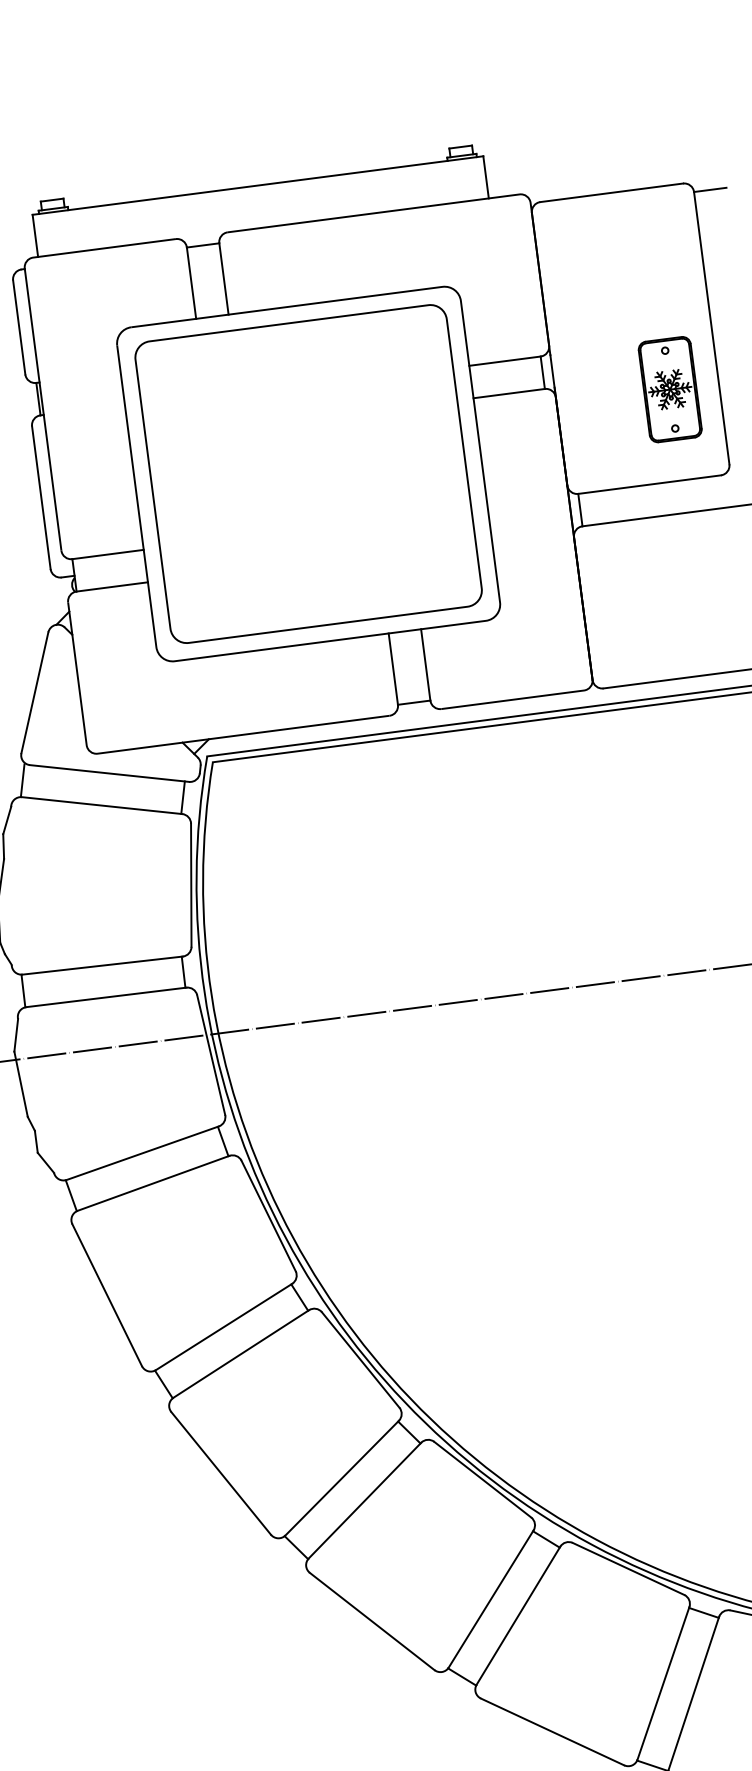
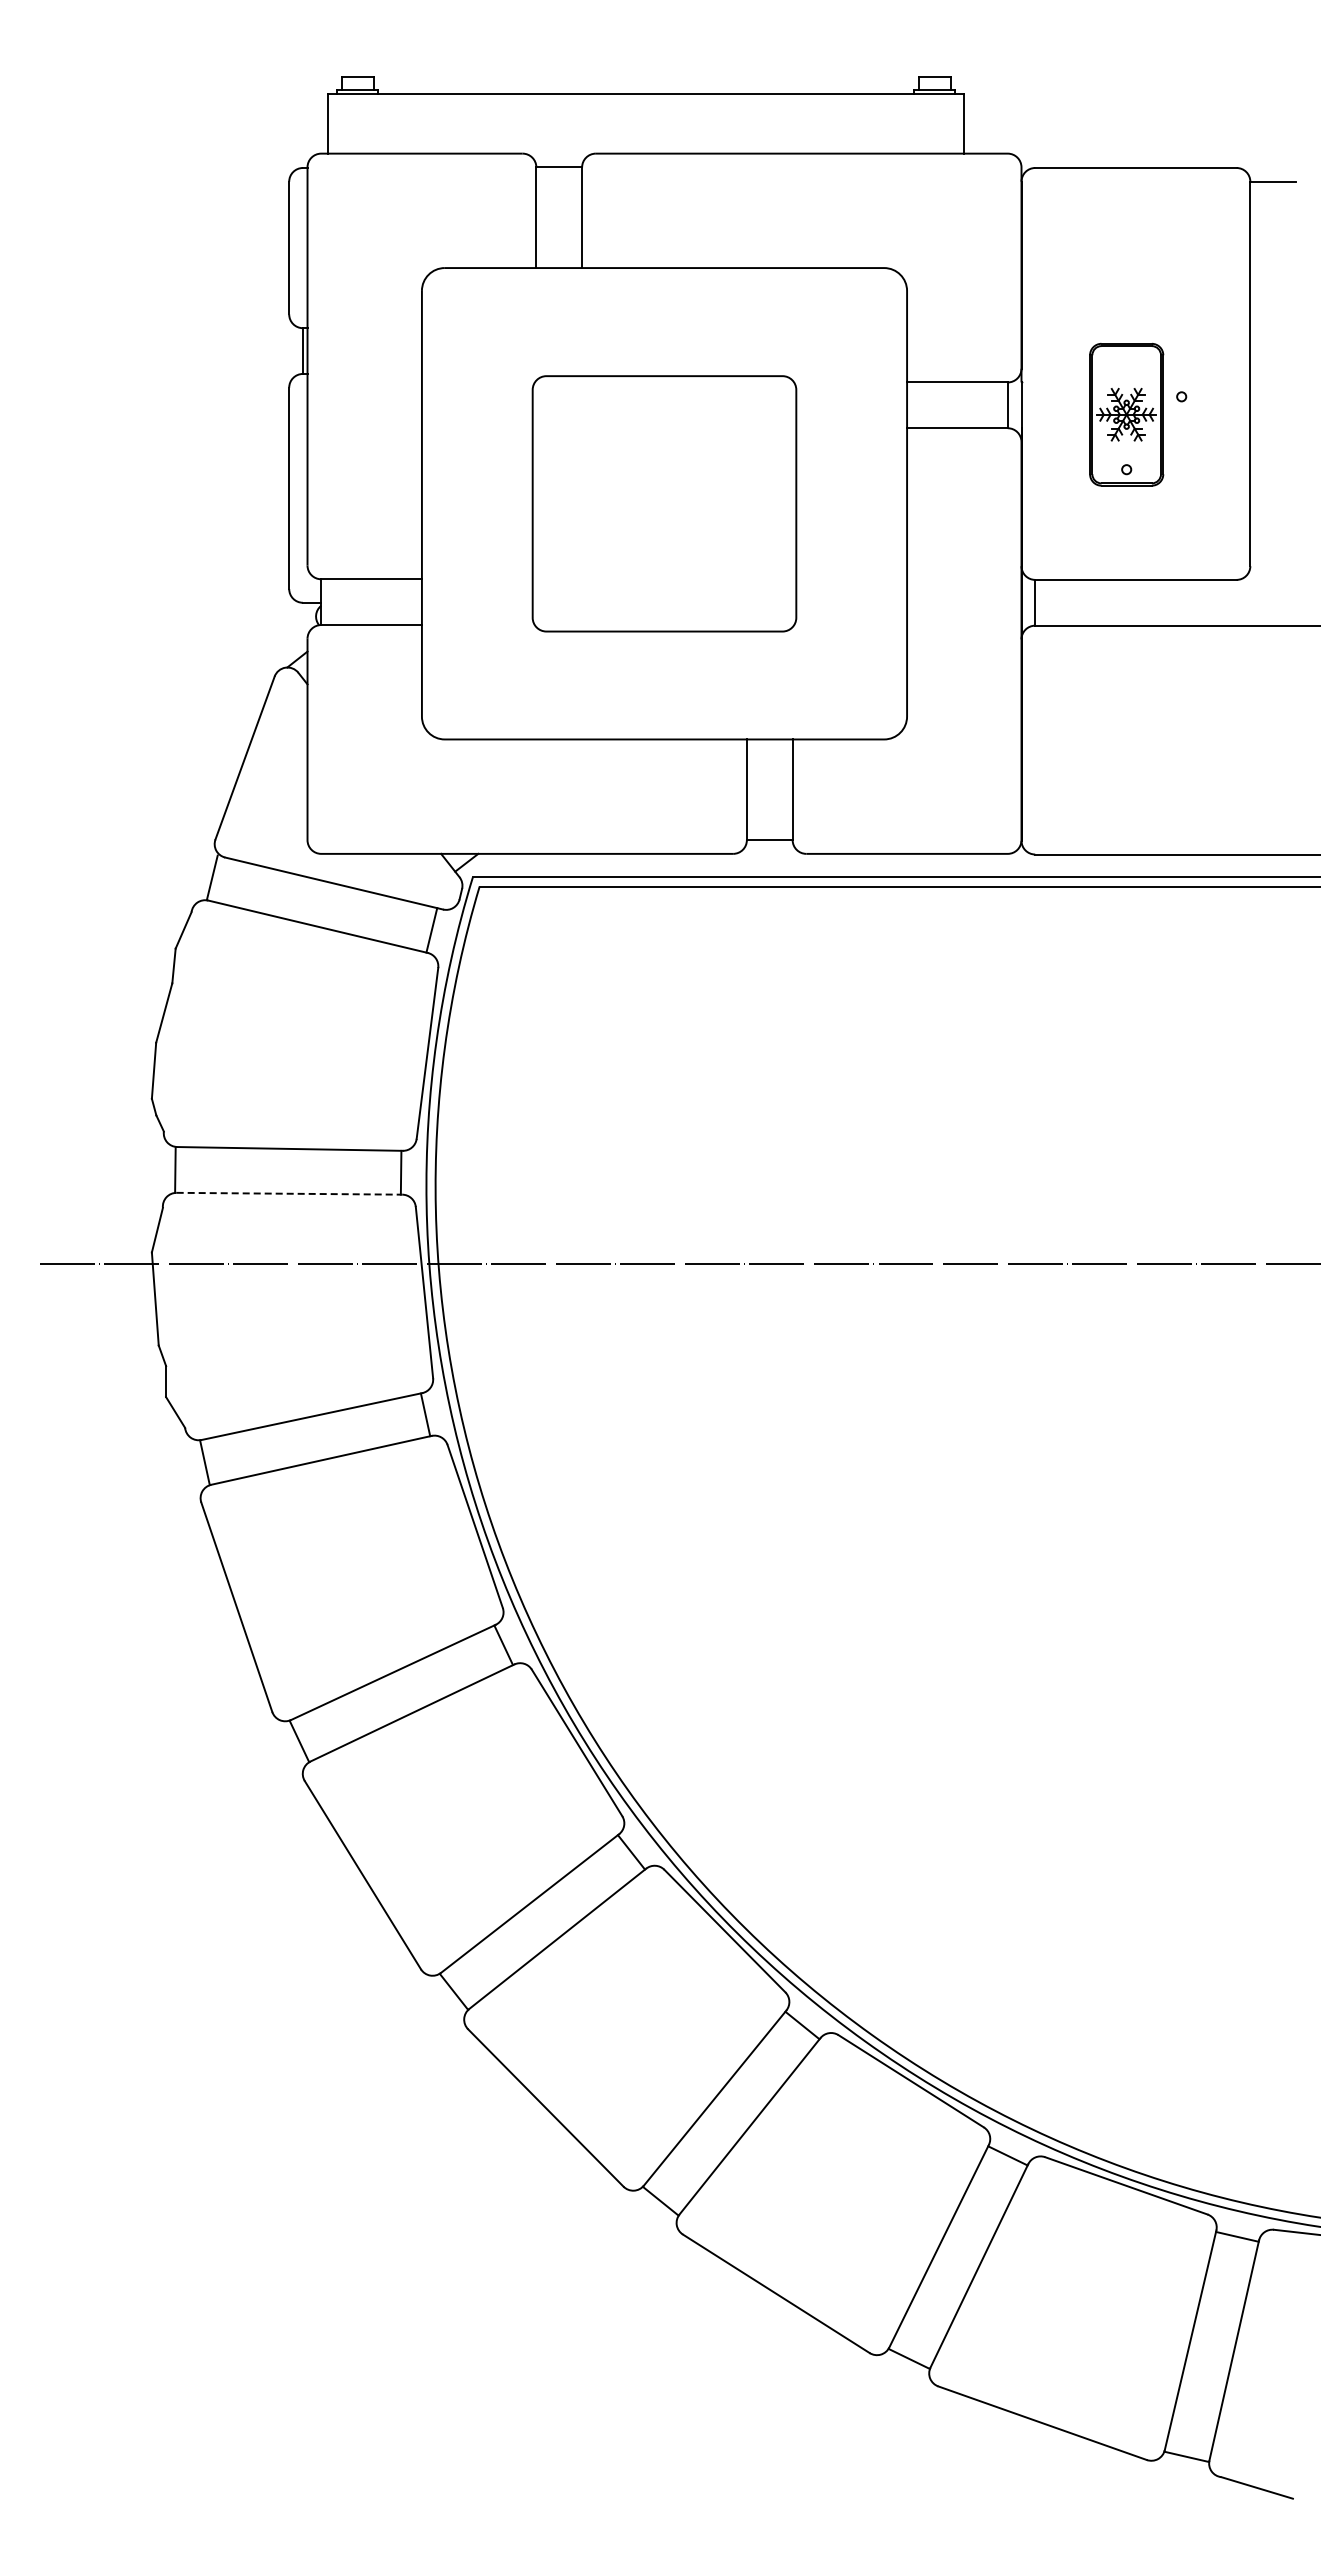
part: (670, 389) -> (1126, 414), moved
part: (308, 473) -> (664, 503), size x0.6
line: (106, 997) -> (289, 1193), solid -> dashed

